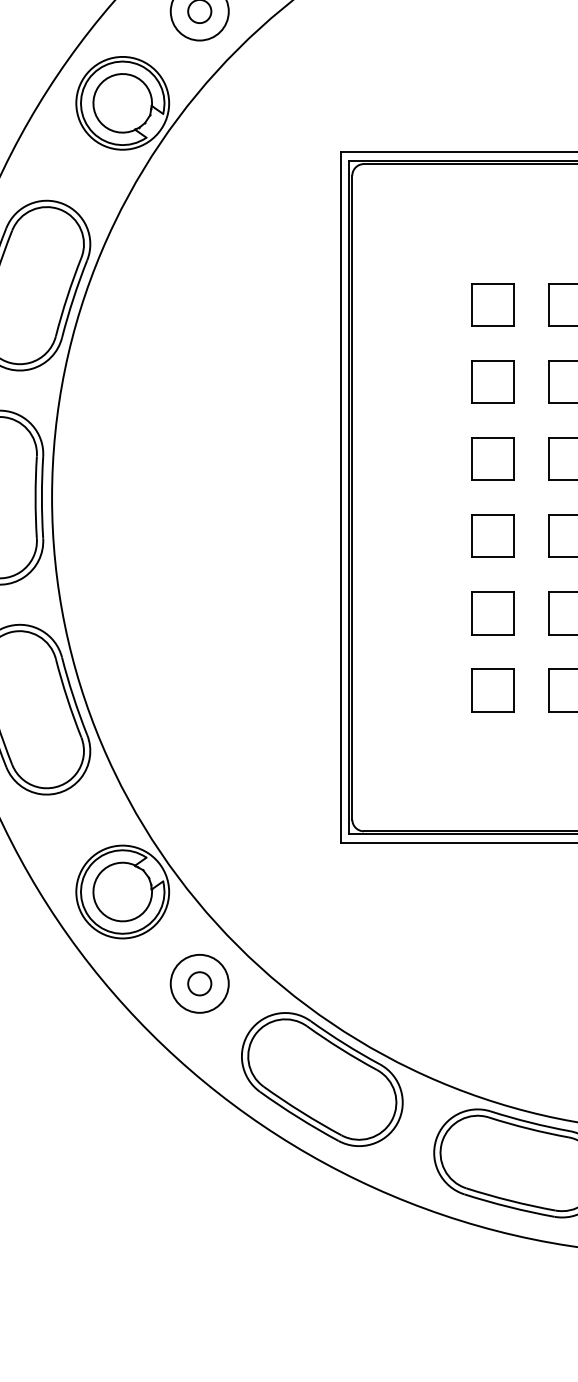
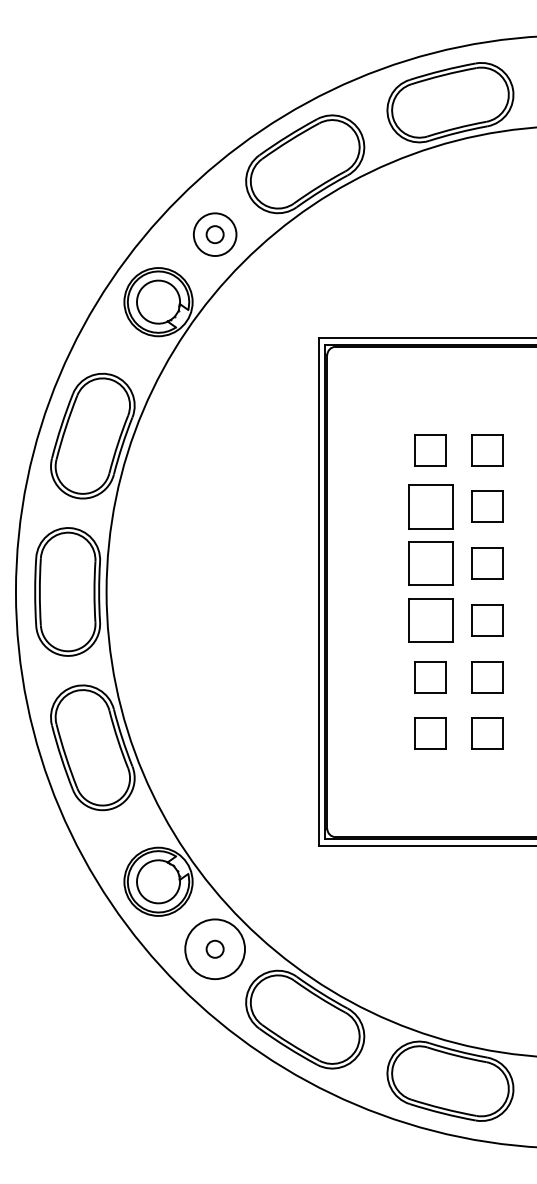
part: (492, 381) -> (430, 506), size x1.4
part: (492, 458) -> (430, 563), size x1.4
part: (492, 536) -> (430, 620), size x1.4
circle: (198, 982) -> (214, 948), size x1.4

